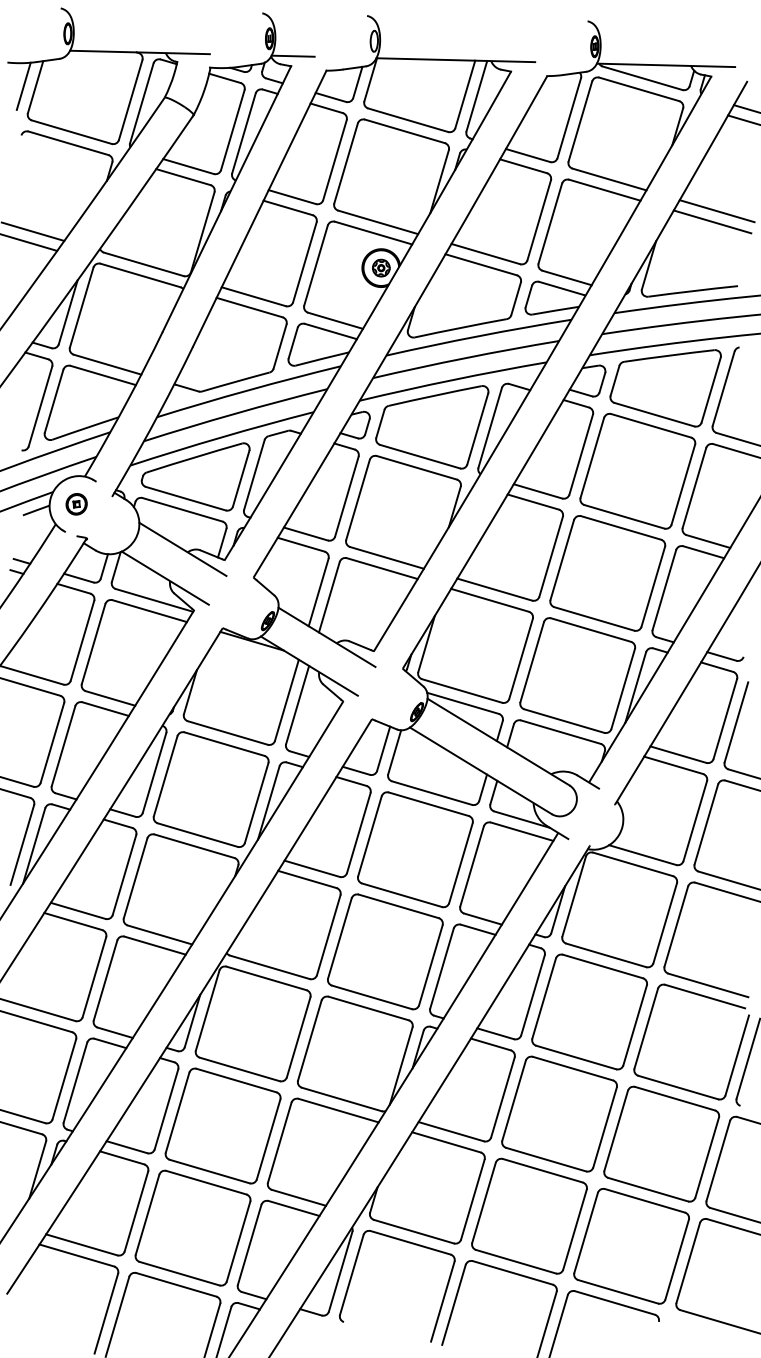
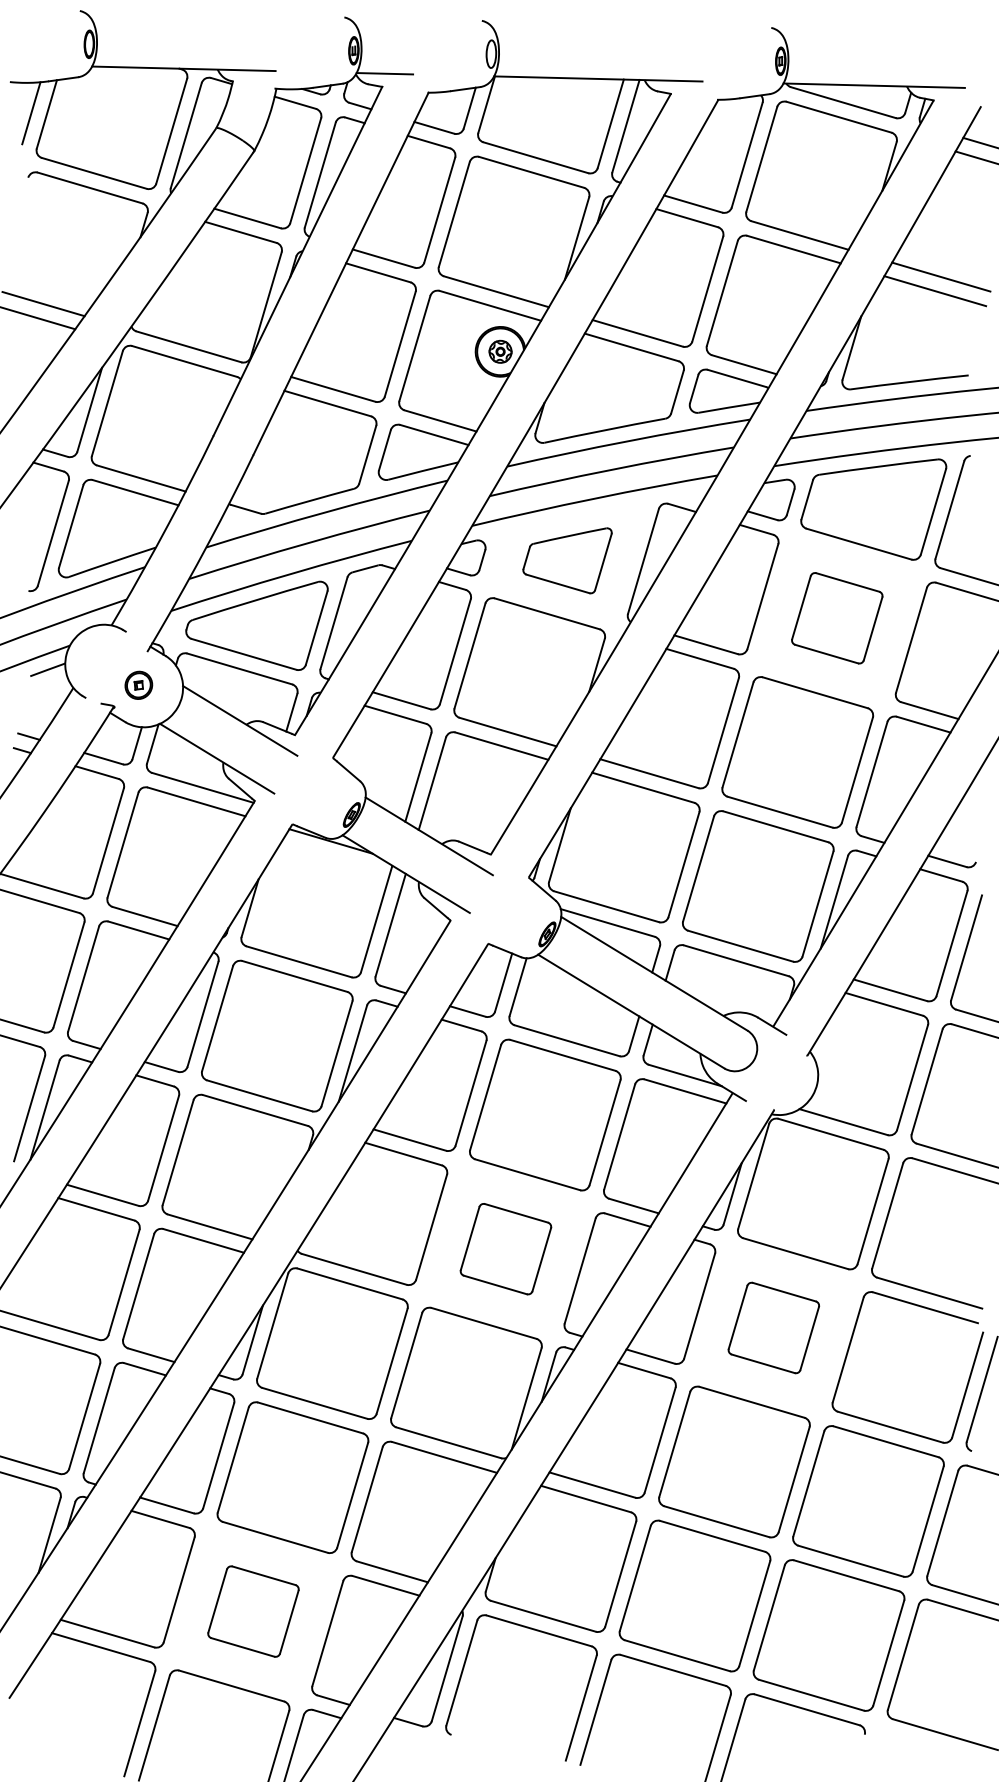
part: (432, 427) -> (567, 560), size x0.6
part: (637, 470) -> (836, 617), size x0.6
part: (76, 504) -> (138, 685), moved
part: (385, 951) -> (506, 1248), size x0.6
part: (589, 1011) -> (773, 1327), size x0.6
part: (192, 1227) -> (252, 1610), size x0.6

